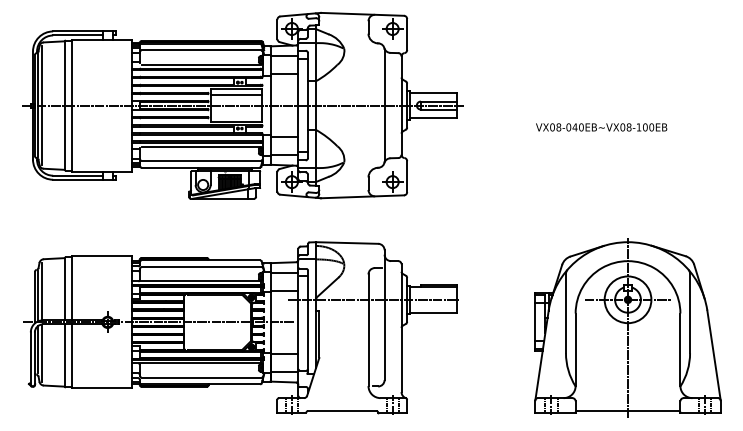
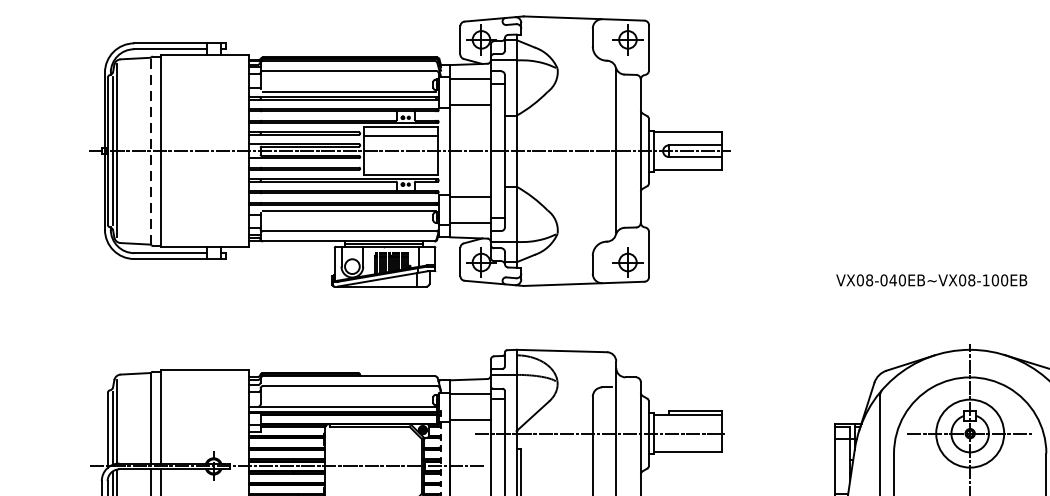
line: (64, 105) -> (150, 151), solid -> dashed
text: (601, 127) -> (931, 280), moved

